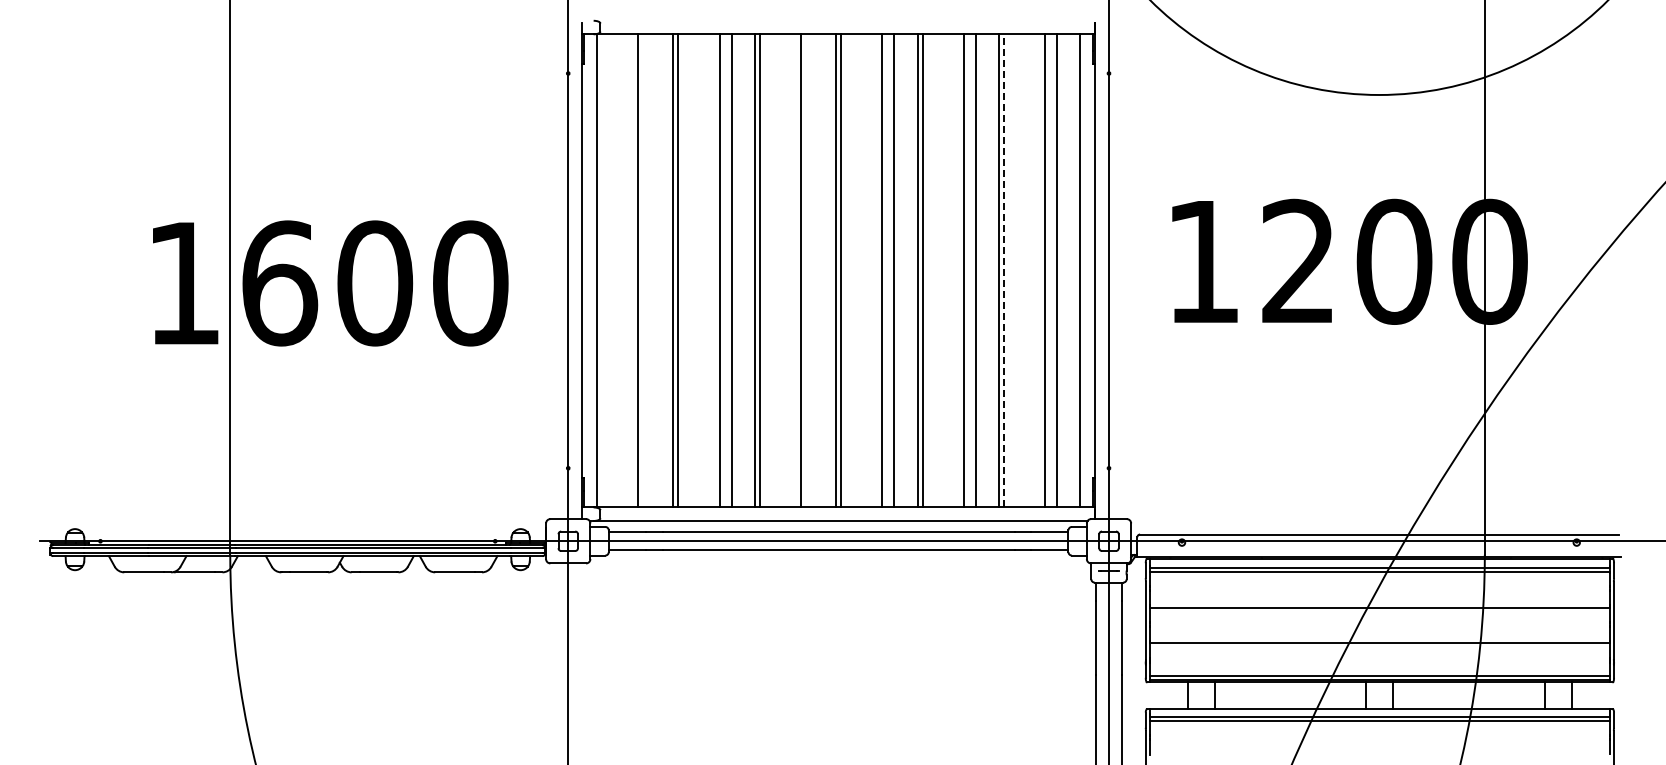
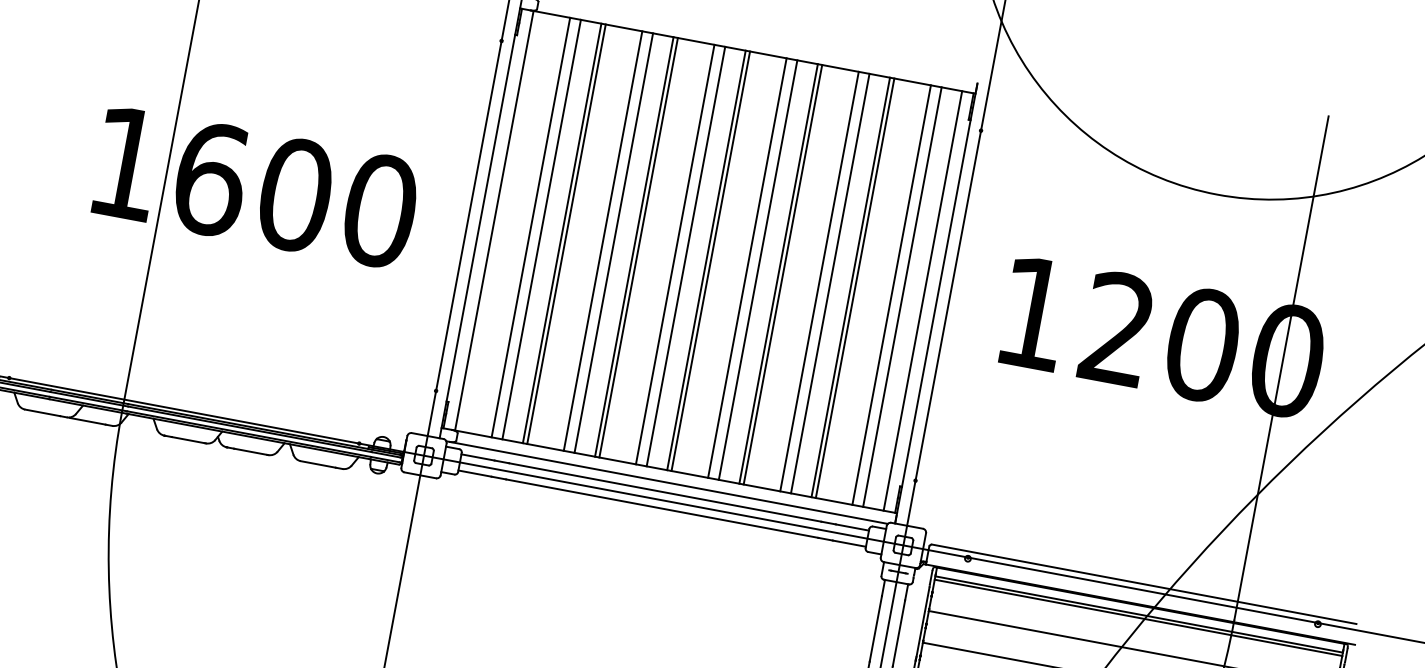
line: (650, 270) -> (541, 229), added
line: (813, 270) -> (686, 256), added
line: (1003, 270) -> (854, 287), dashed -> solid

